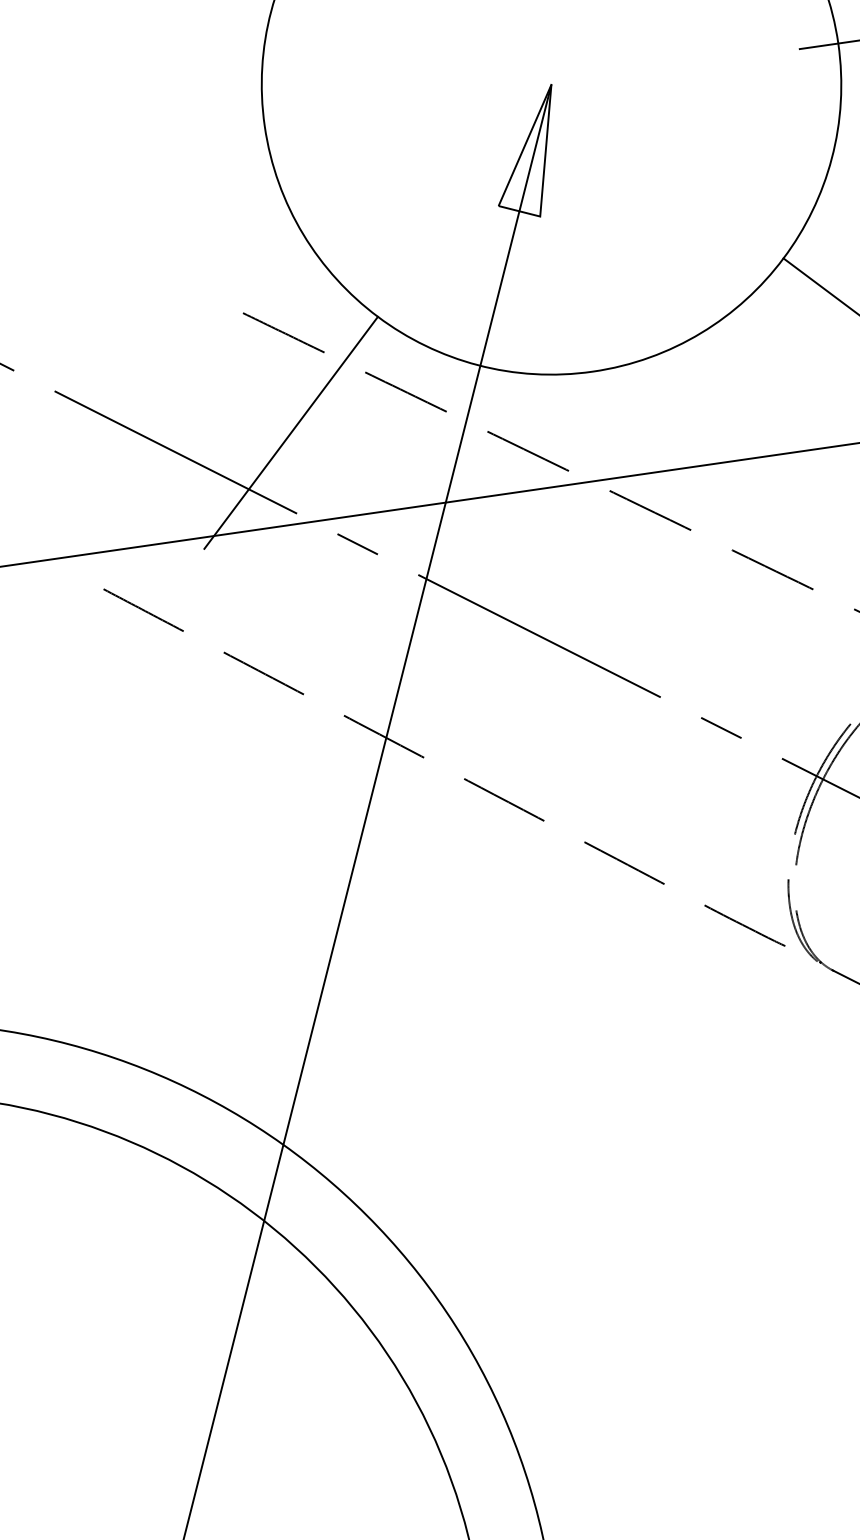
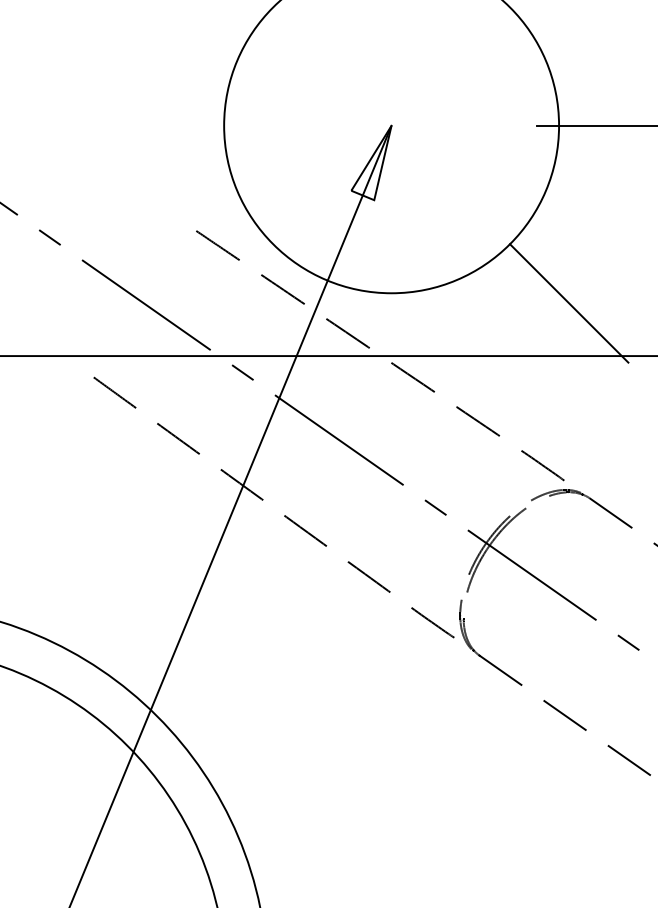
line: (290, 433) -> (213, 303), removed

